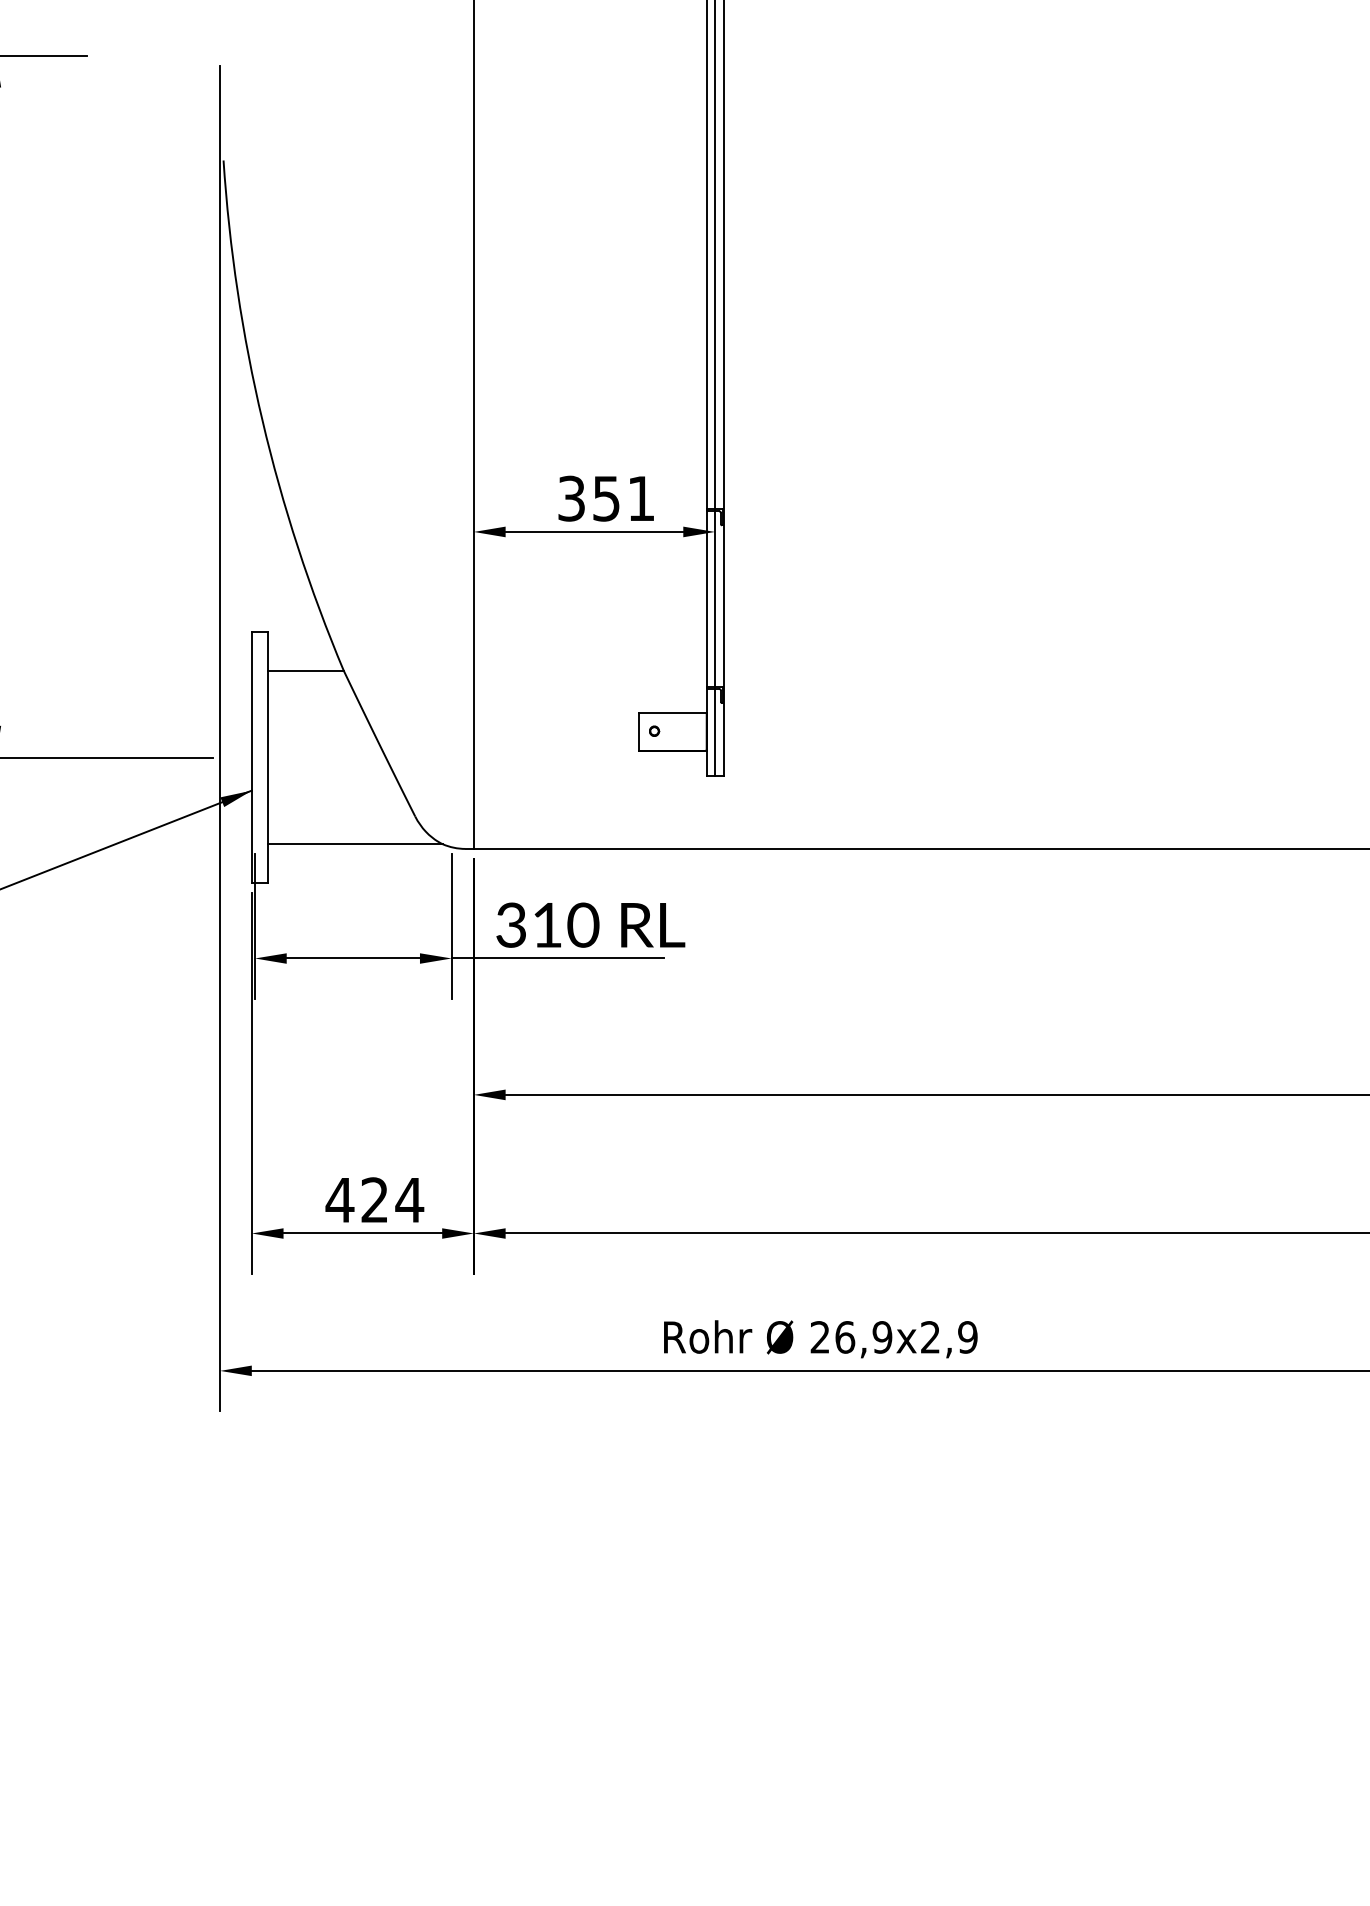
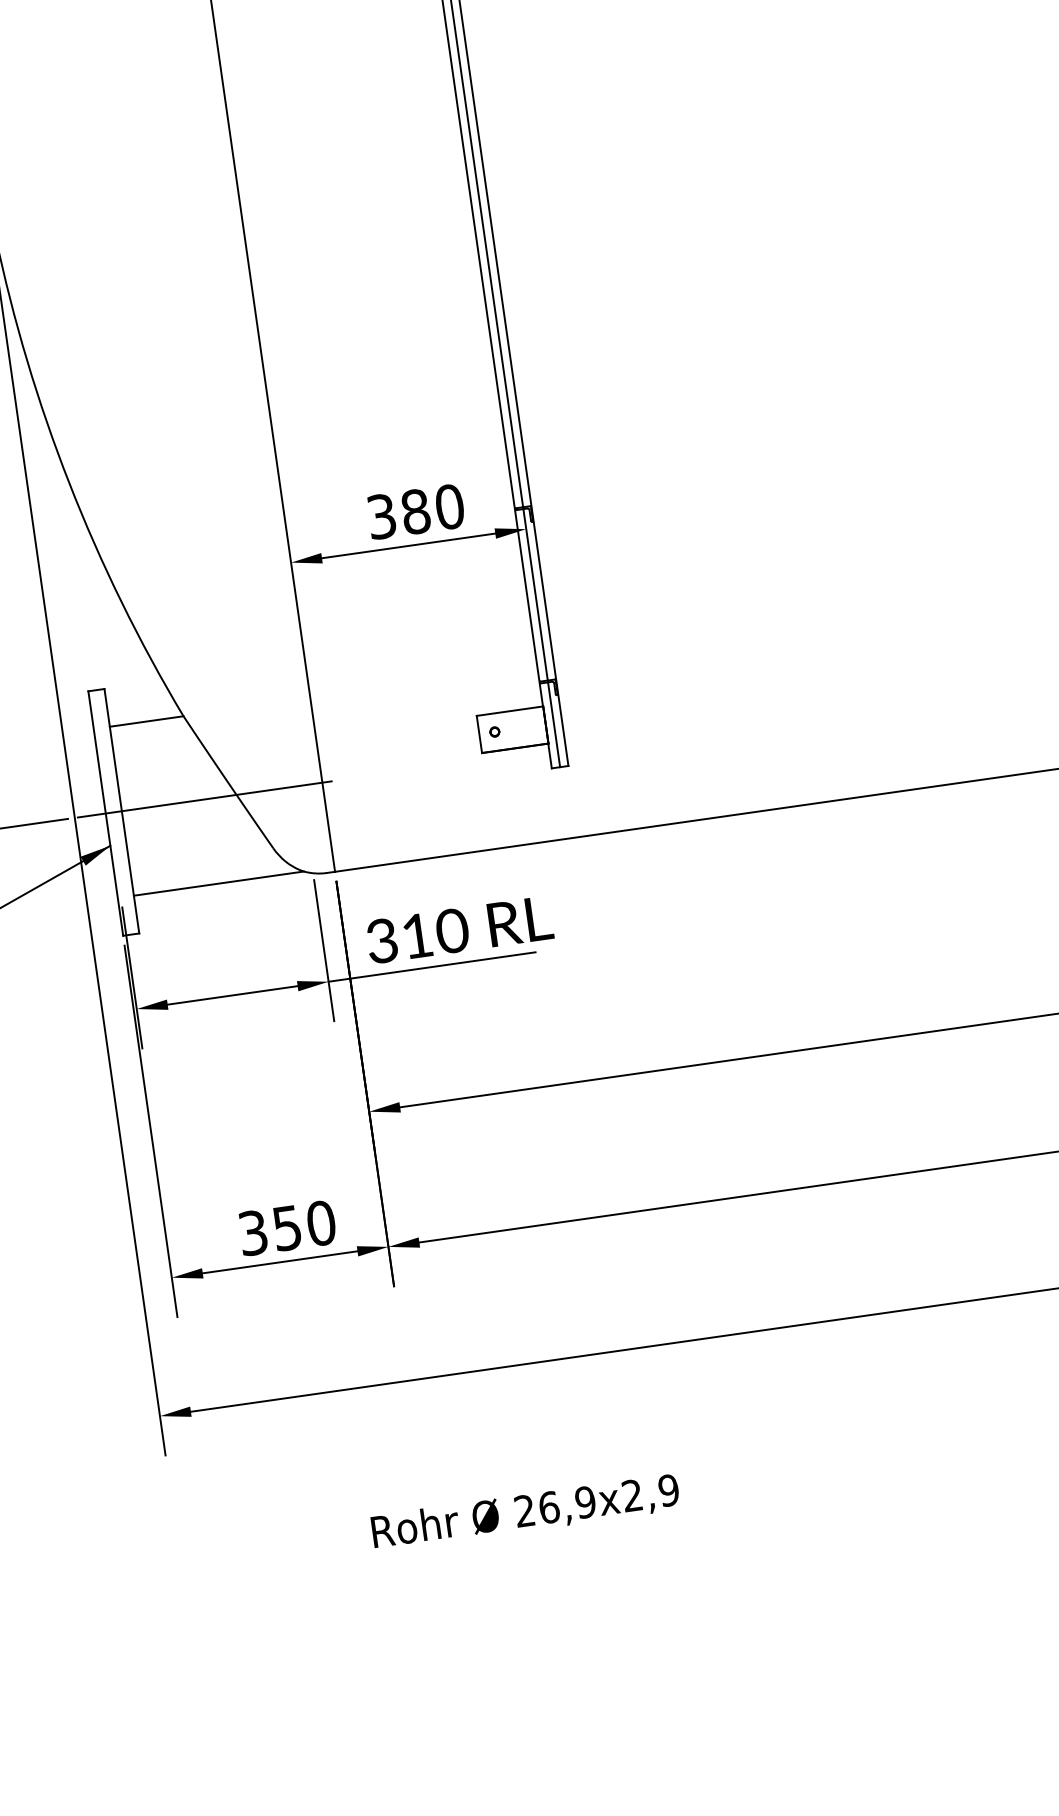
text: (624, 498) -> (433, 509), 351 -> 380
line: (353, 757) -> (204, 799), added
text: (374, 1200) -> (286, 1228), 424 -> 350
text: (820, 1339) -> (525, 1513), moved

